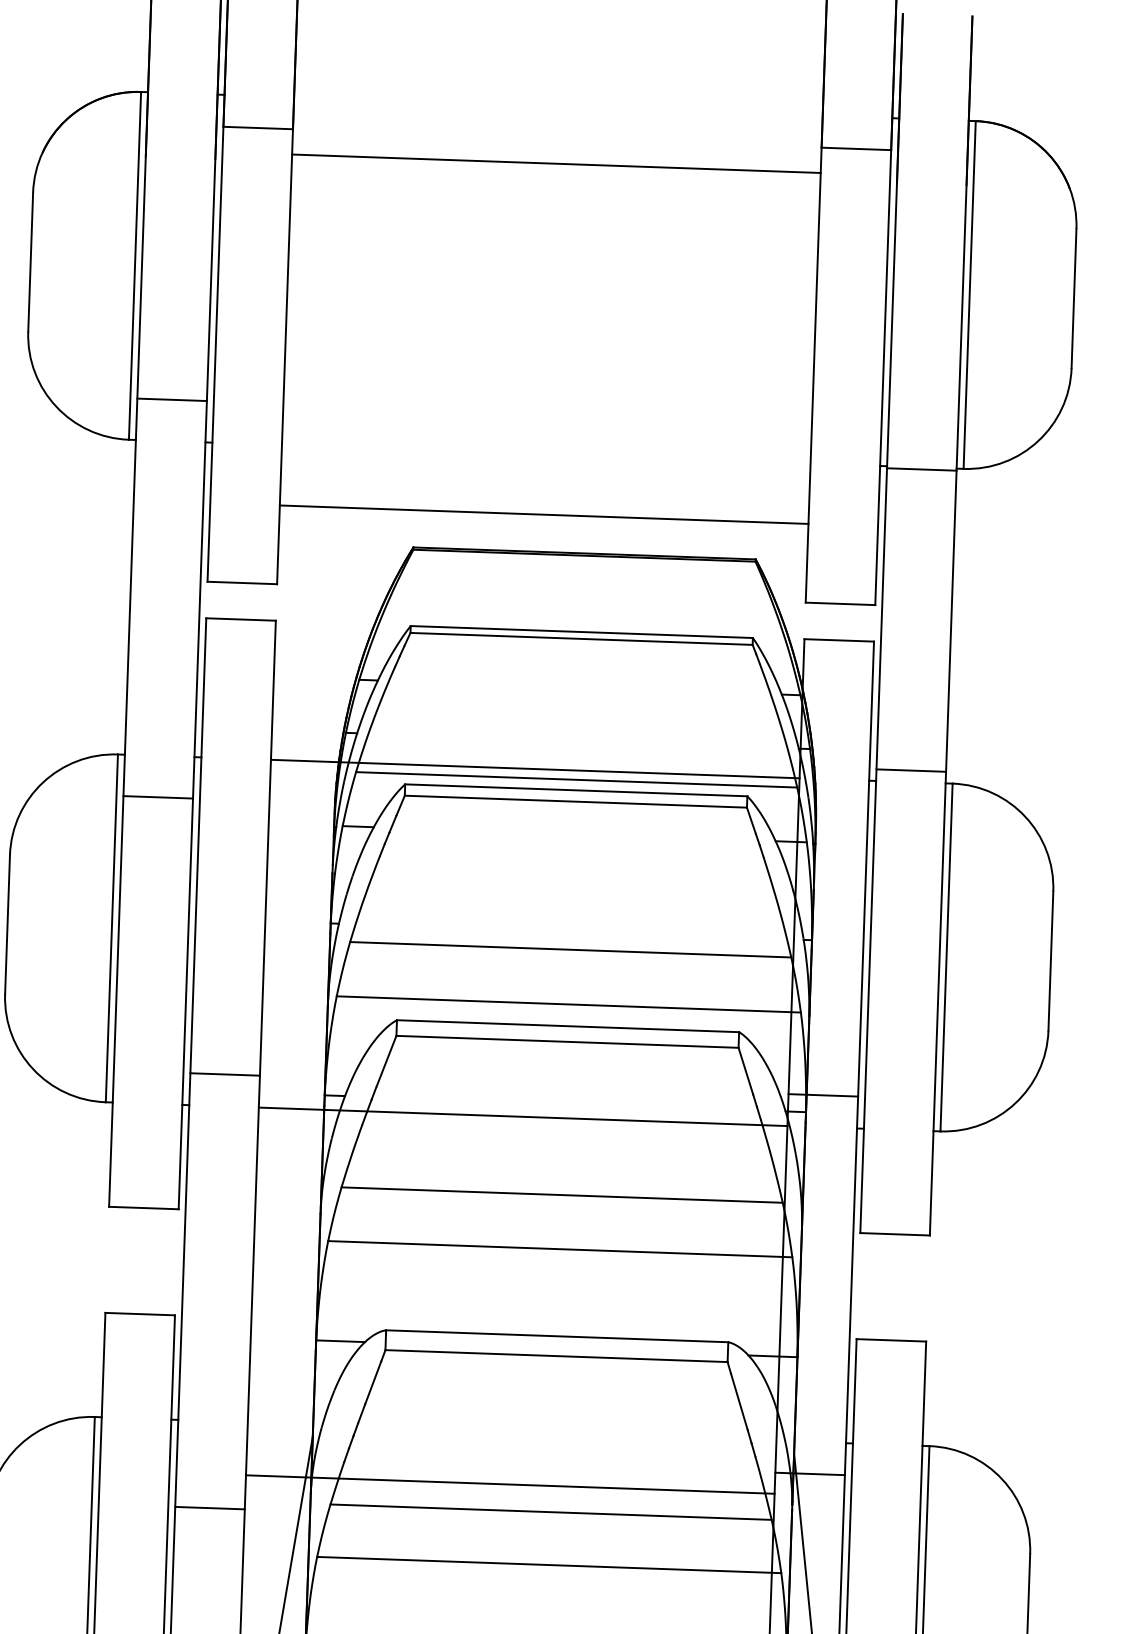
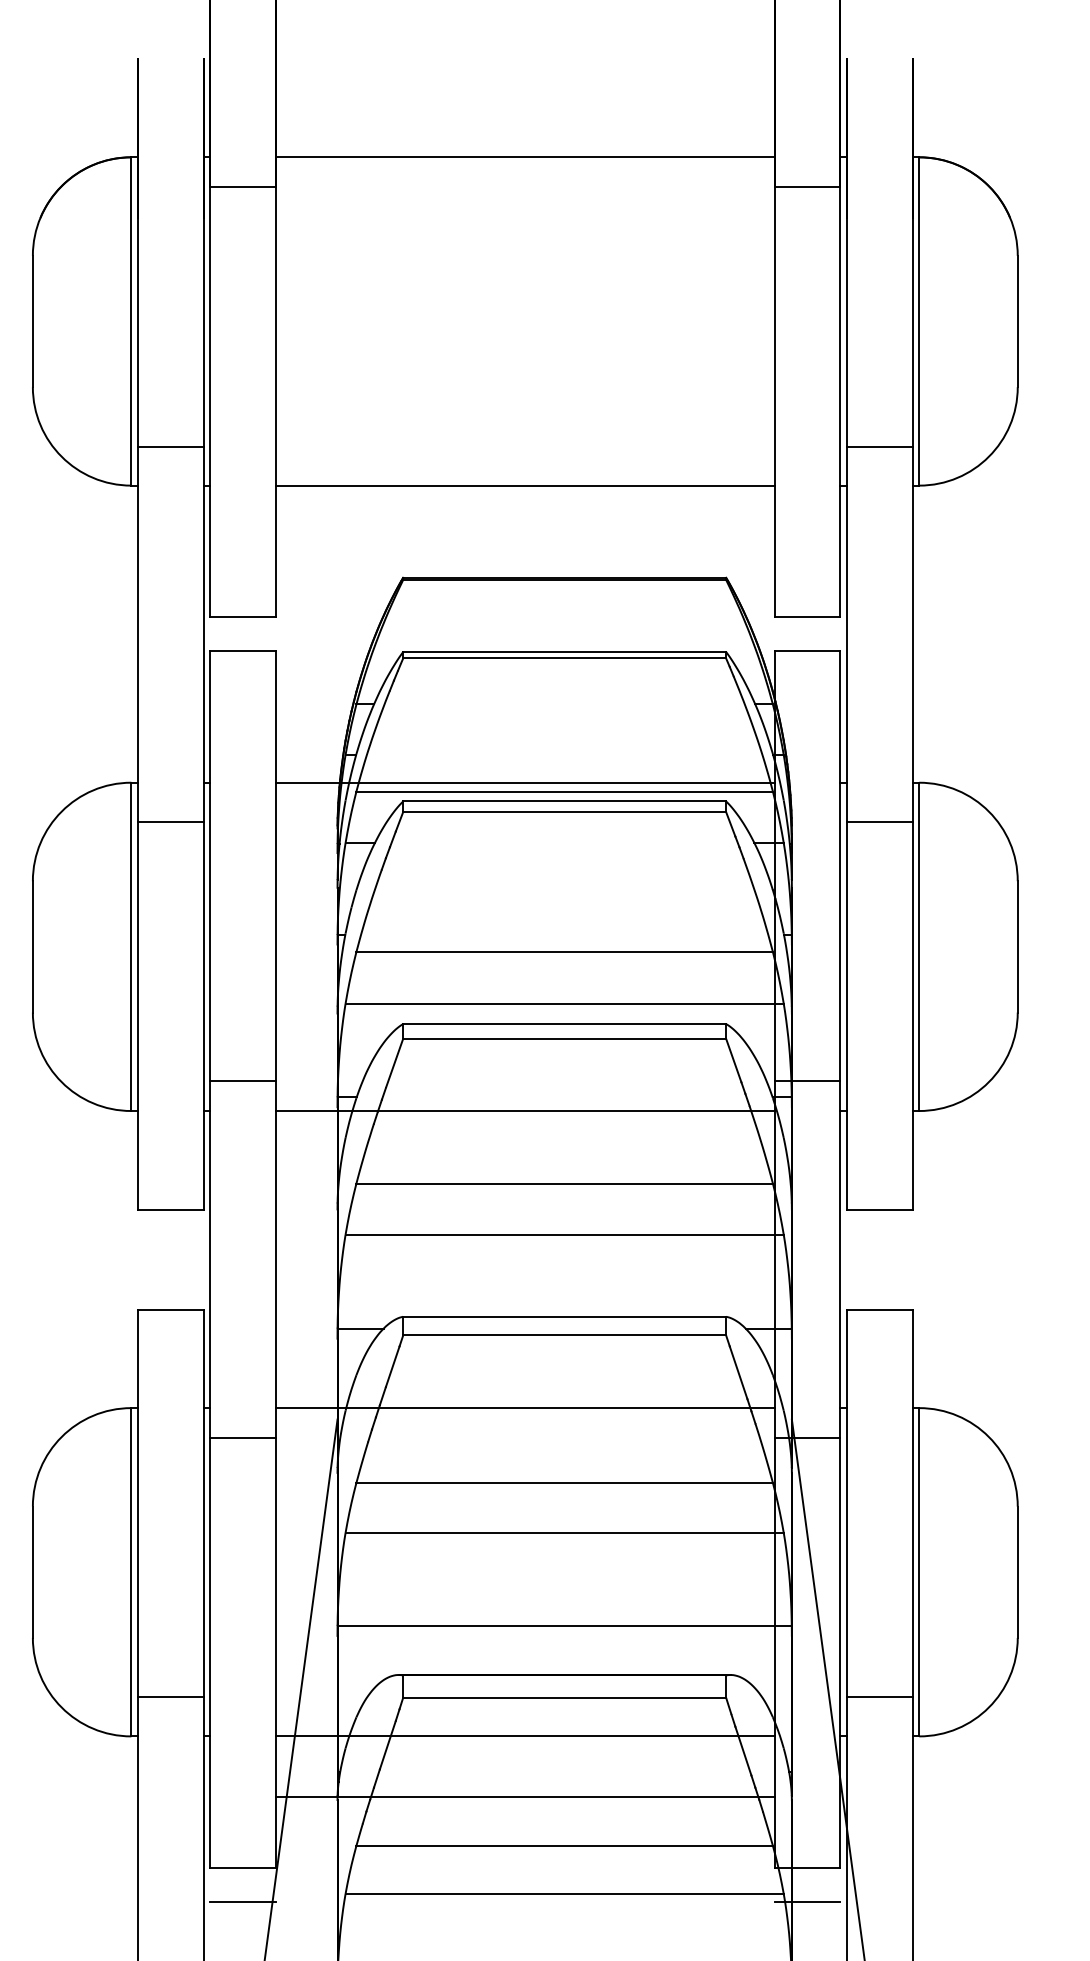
line: (555, 163) -> (524, 157), moved
line: (921, 469) -> (879, 446), moved
line: (543, 514) -> (524, 485), moved
line: (910, 770) -> (879, 821), moved
line: (509, 1484) -> (524, 1408), moved
line: (209, 1508) -> (242, 1438), moved

